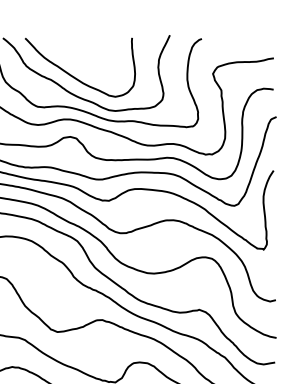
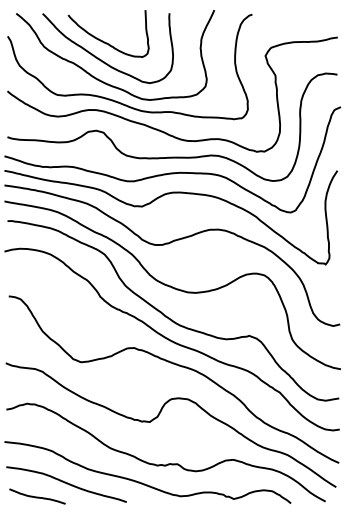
curve: (77, 61) -> (104, 41), added

